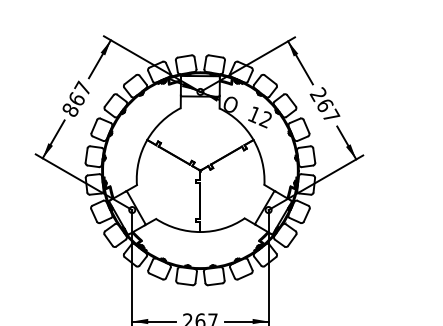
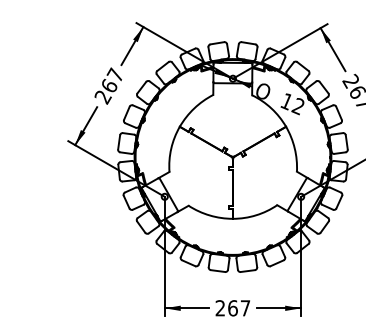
text: (70, 110) -> (103, 97), 867 -> 267

